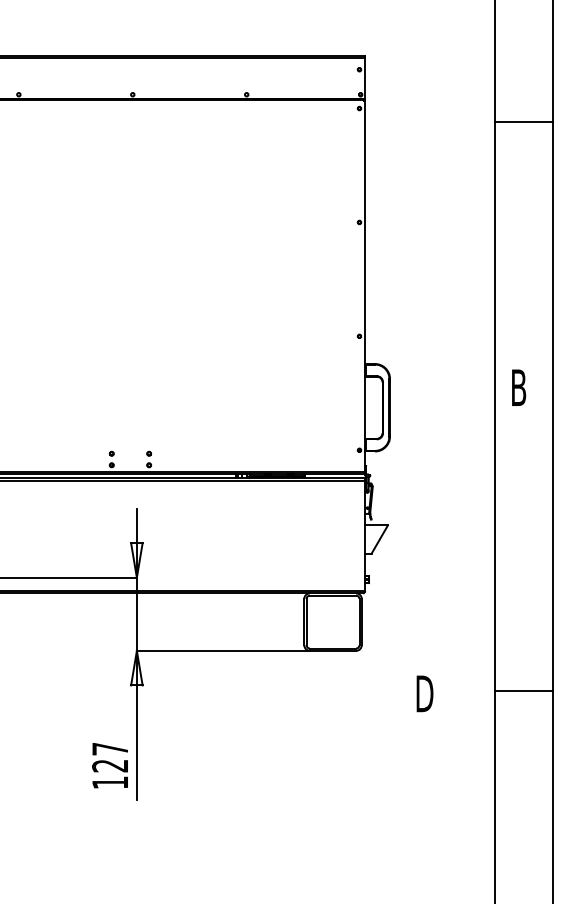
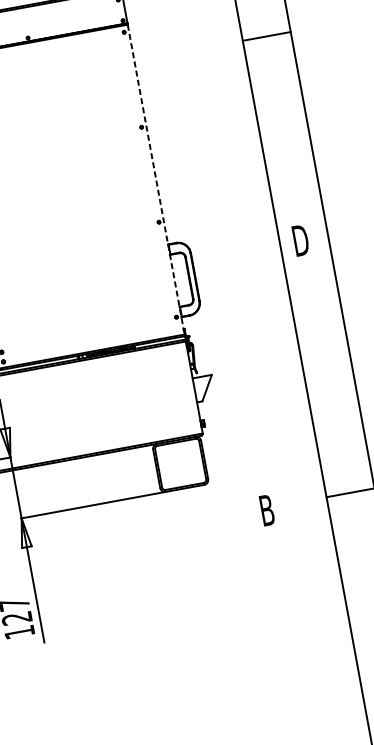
line: (523, 121) -> (266, 36), moved
line: (365, 286) -> (156, 179), solid -> dashed
text: (521, 387) -> (301, 240), B -> D
text: (426, 693) -> (269, 509), D -> B

